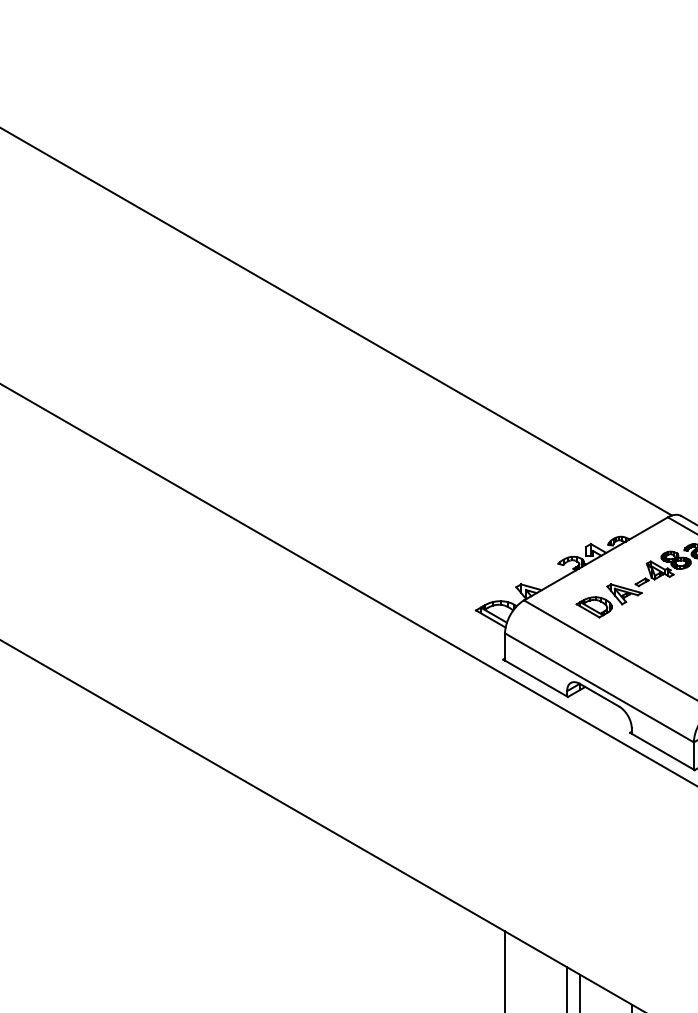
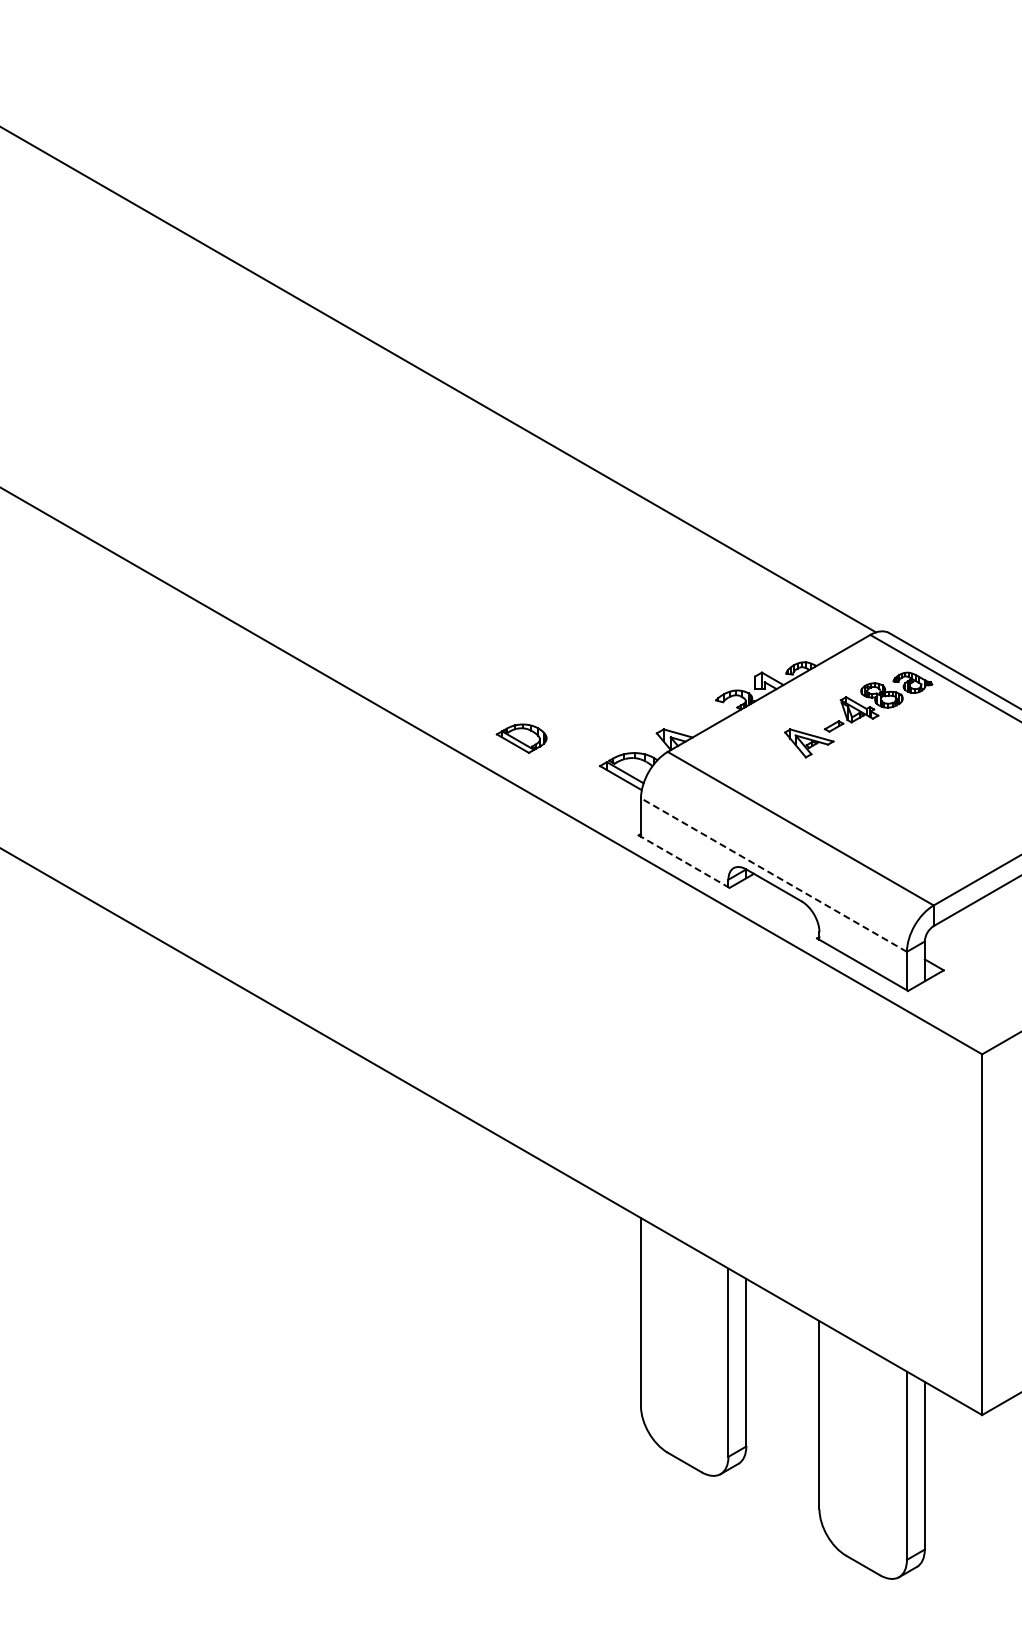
part: (594, 607) -> (521, 738), moved
line: (535, 678) -> (684, 861), solid -> dashed
line: (599, 688) -> (773, 875), solid -> dashed

